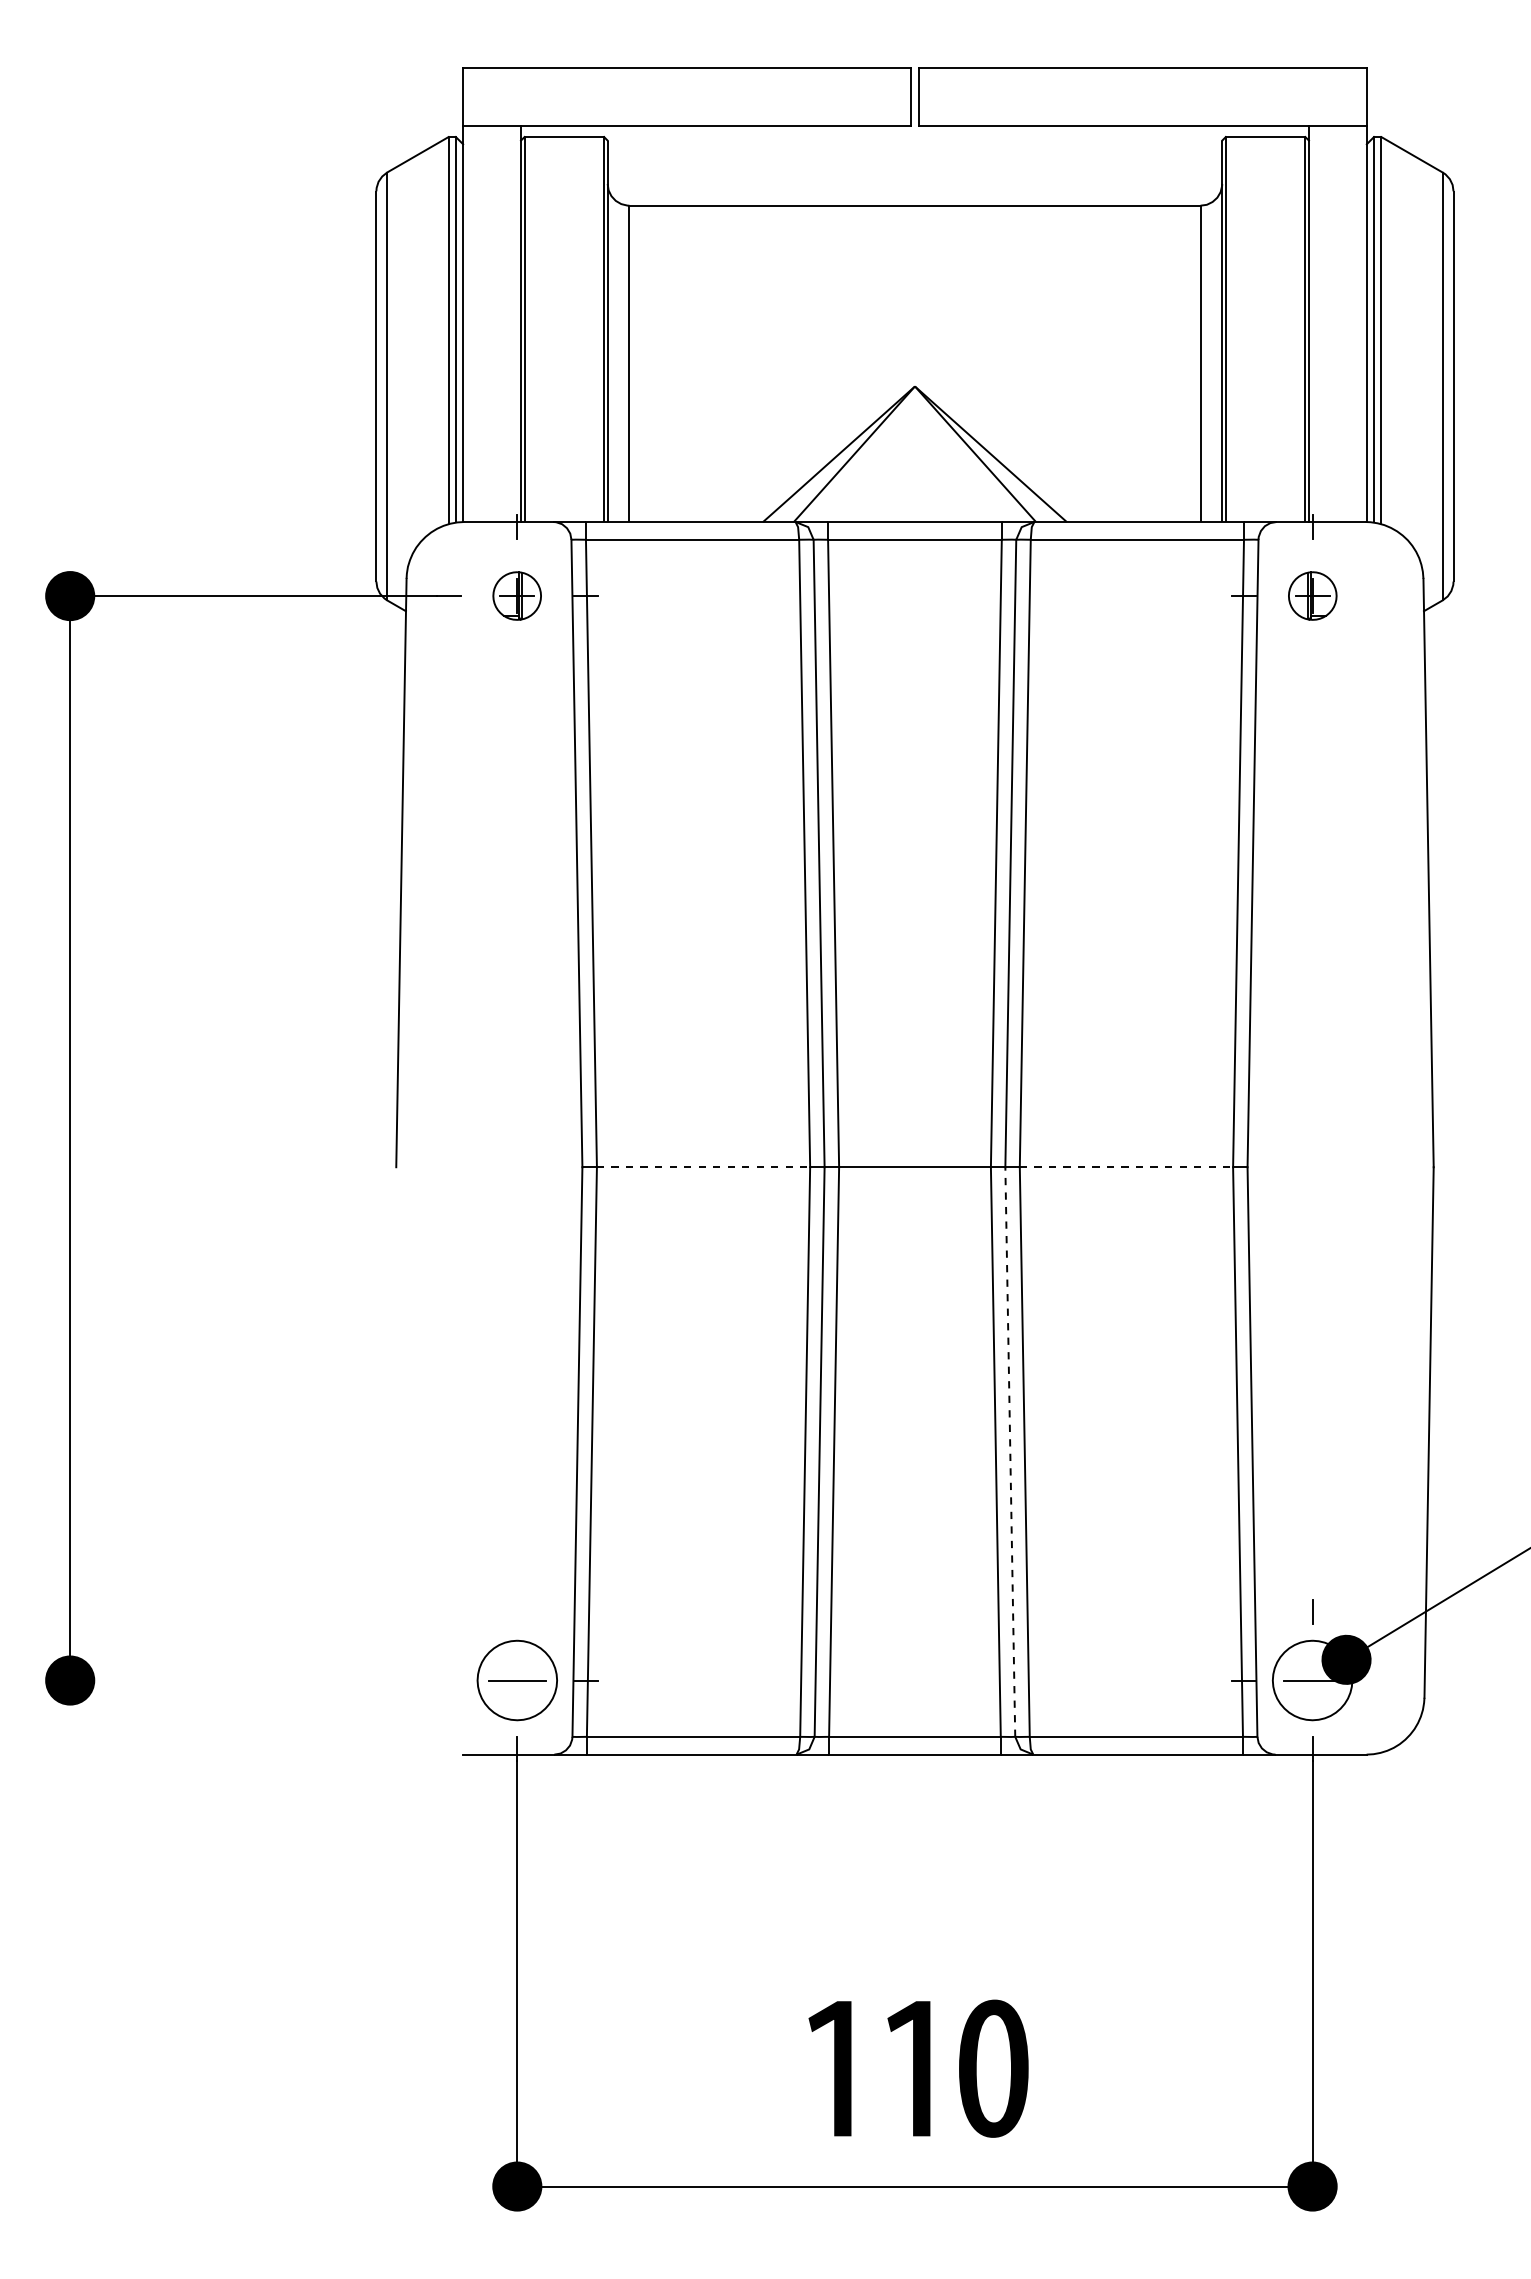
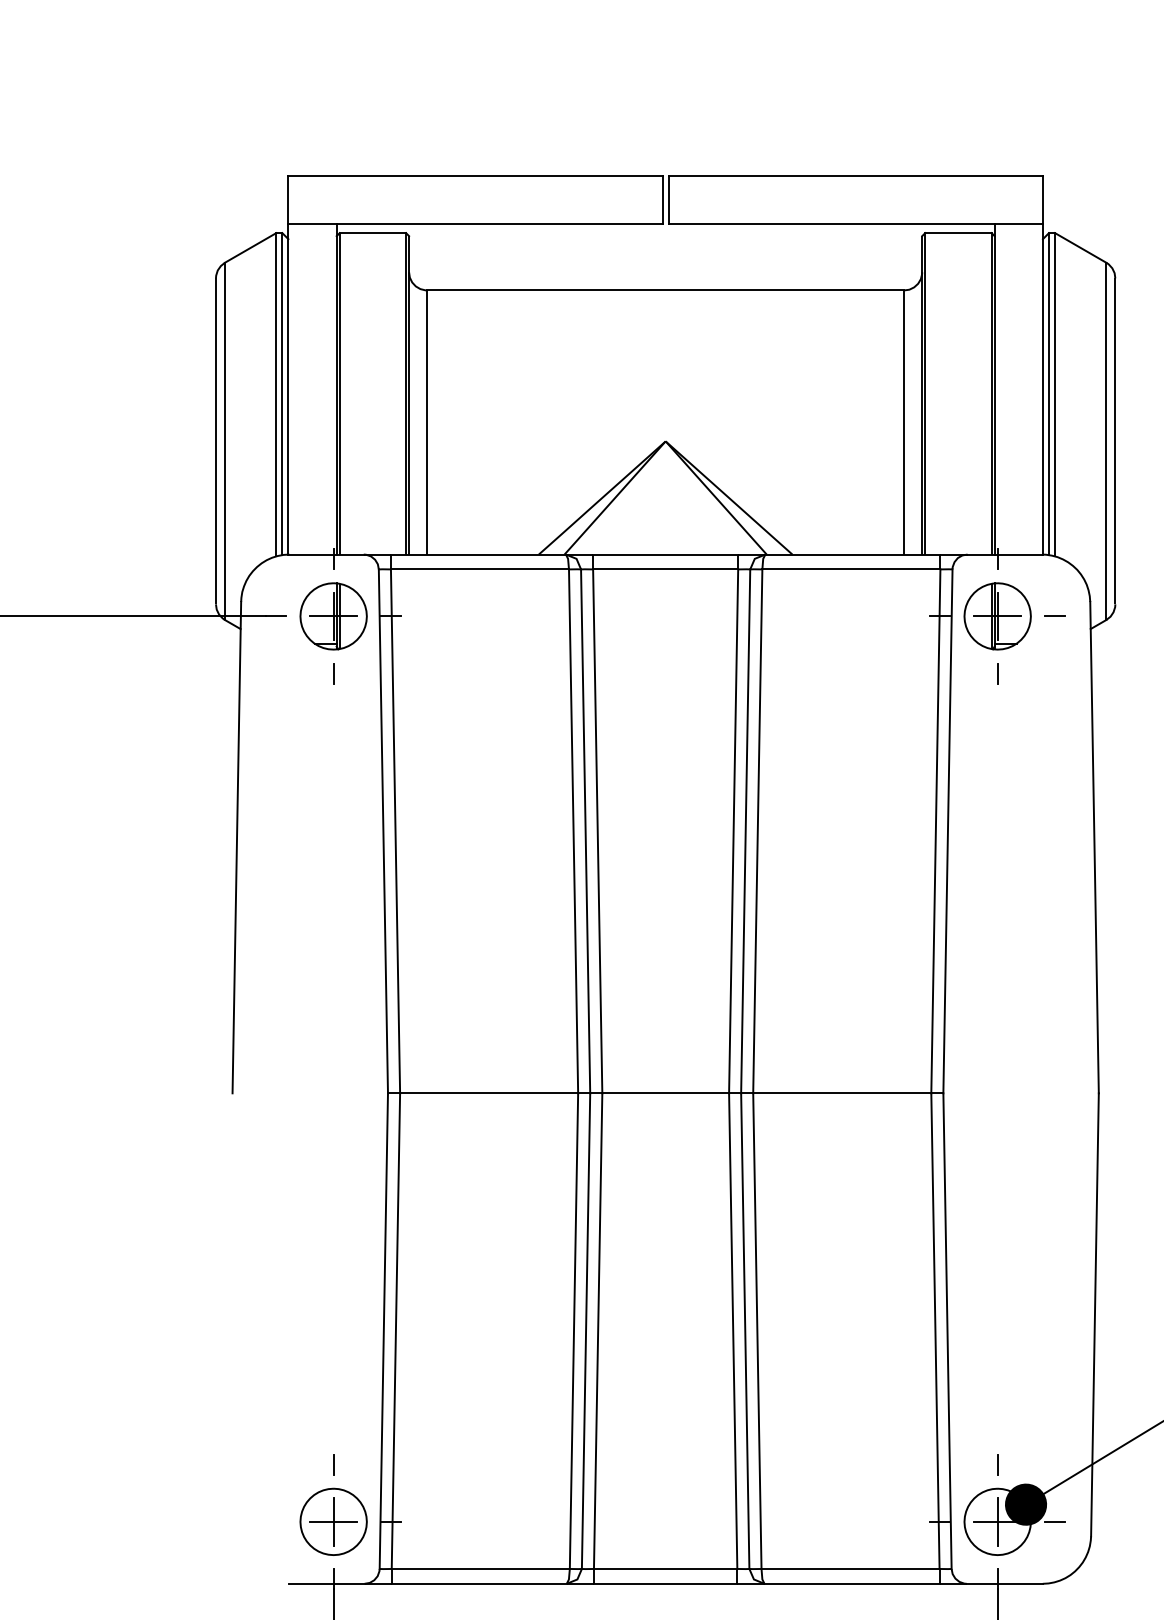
part: (516, 595) -> (332, 615), size x1.67
part: (1312, 595) -> (997, 615), size x1.67
line: (1381, 596) -> (1055, 616), added
line: (517, 664) -> (333, 673), added
line: (1312, 664) -> (997, 673), added
line: (703, 1167) -> (489, 1093), dashed -> solid
line: (1126, 1167) -> (842, 1093), dashed -> solid
line: (1010, 1452) -> (745, 1331), dashed -> solid
line: (517, 1611) -> (333, 1464), added
line: (517, 1680) -> (333, 1521), added
line: (1312, 1680) -> (997, 1521), added
line: (1381, 1680) -> (1055, 1521), added

